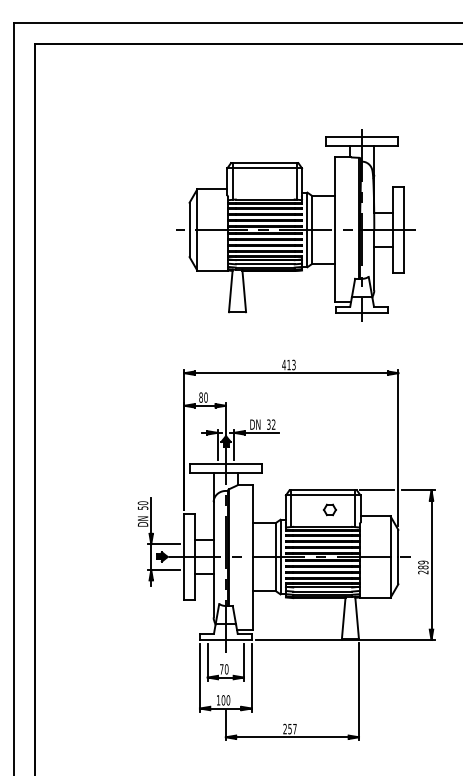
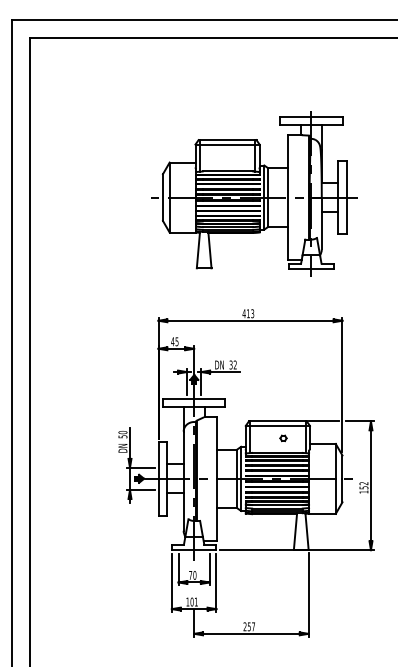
text: (203, 397) -> (174, 341), 80 -> 45
part: (329, 509) -> (283, 437), size x0.6
text: (423, 567) -> (364, 487), 289 -> 152
text: (228, 700) -> (196, 602), 100 -> 101

